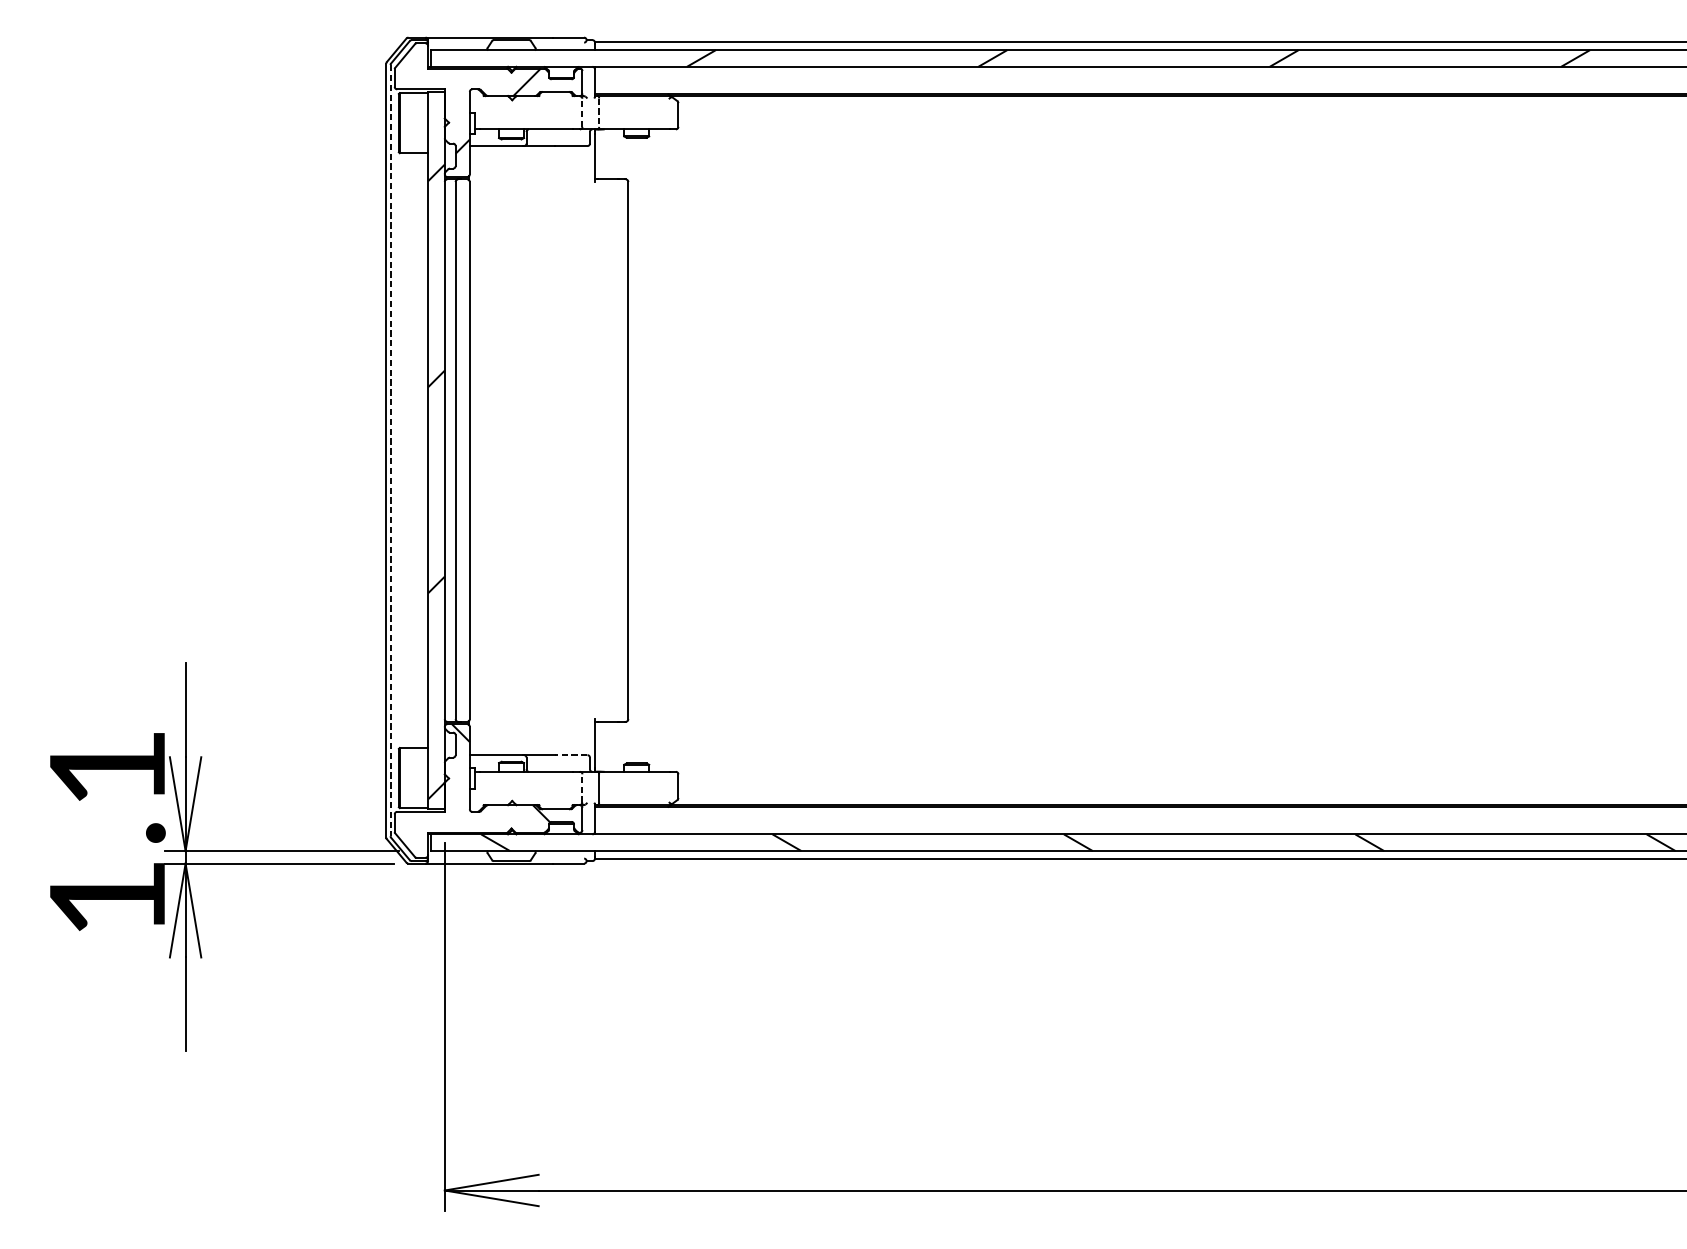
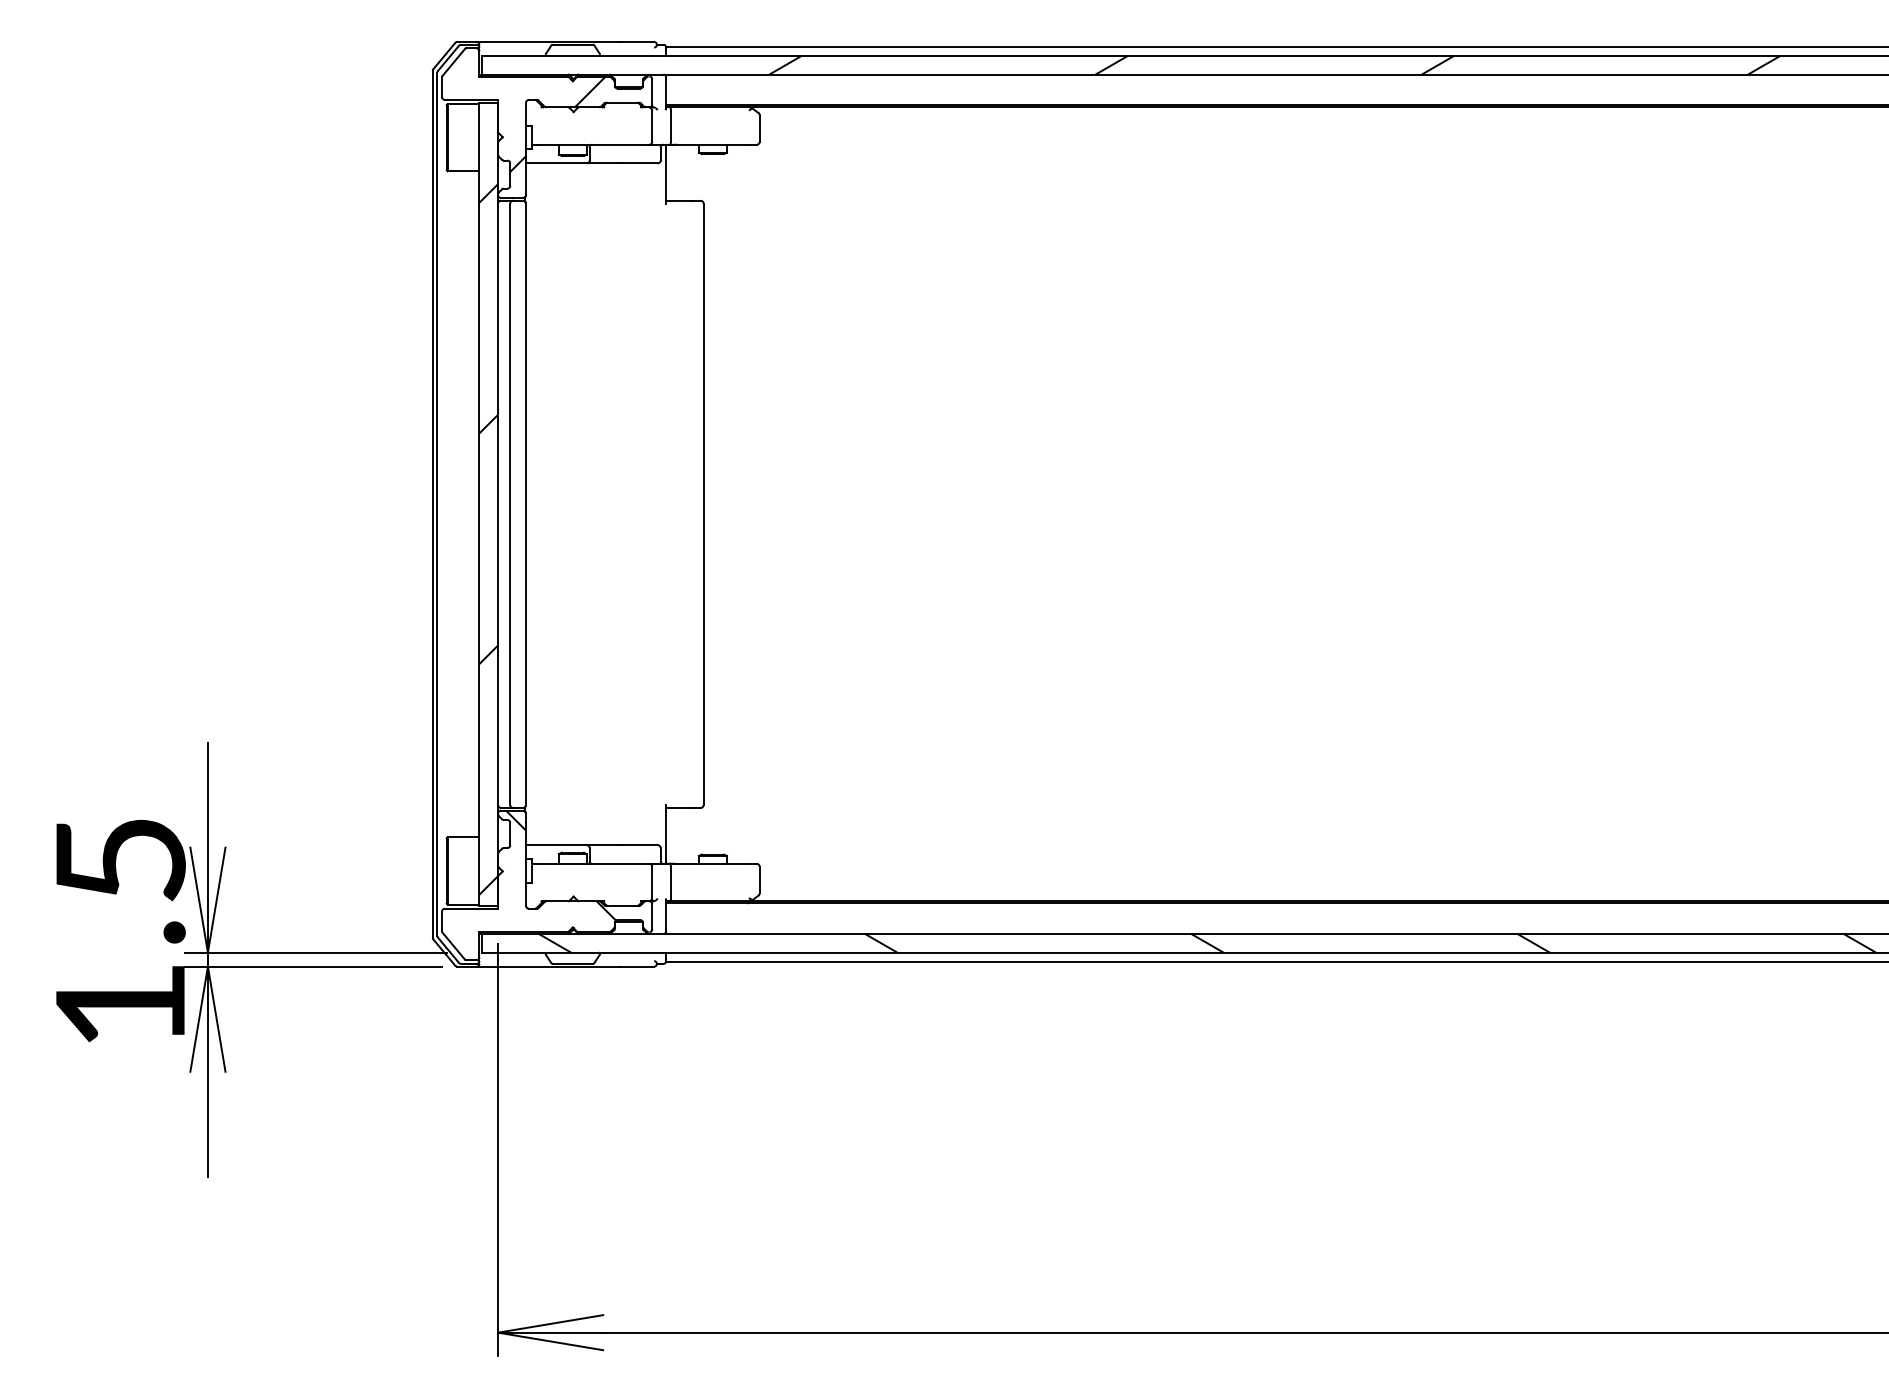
line: (582, 113) -> (652, 126), dashed -> solid
line: (598, 113) -> (670, 126), dashed -> solid
line: (390, 450) -> (437, 504), dashed -> solid
line: (570, 755) -> (638, 845), dashed -> solid
text: (107, 768) -> (120, 860), 1.1 -> 1.5
line: (582, 788) -> (652, 882), dashed -> solid

